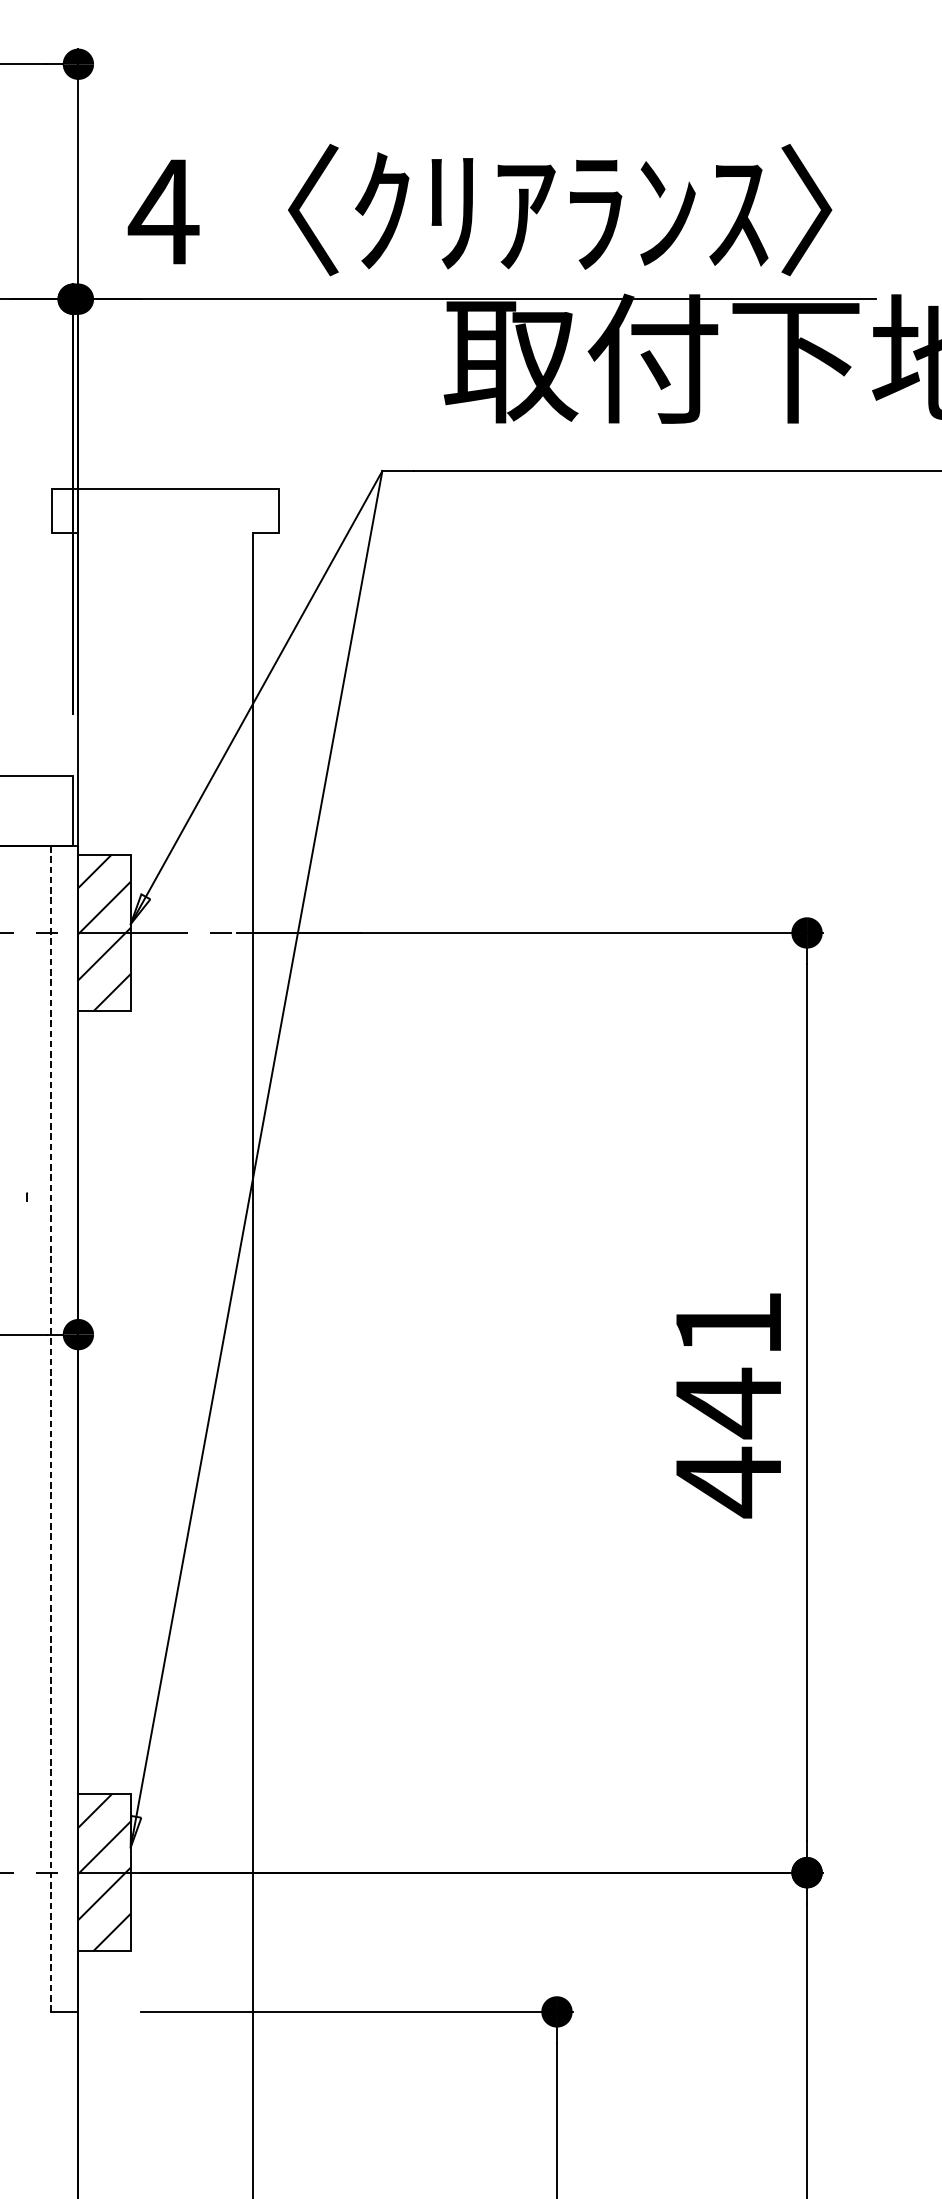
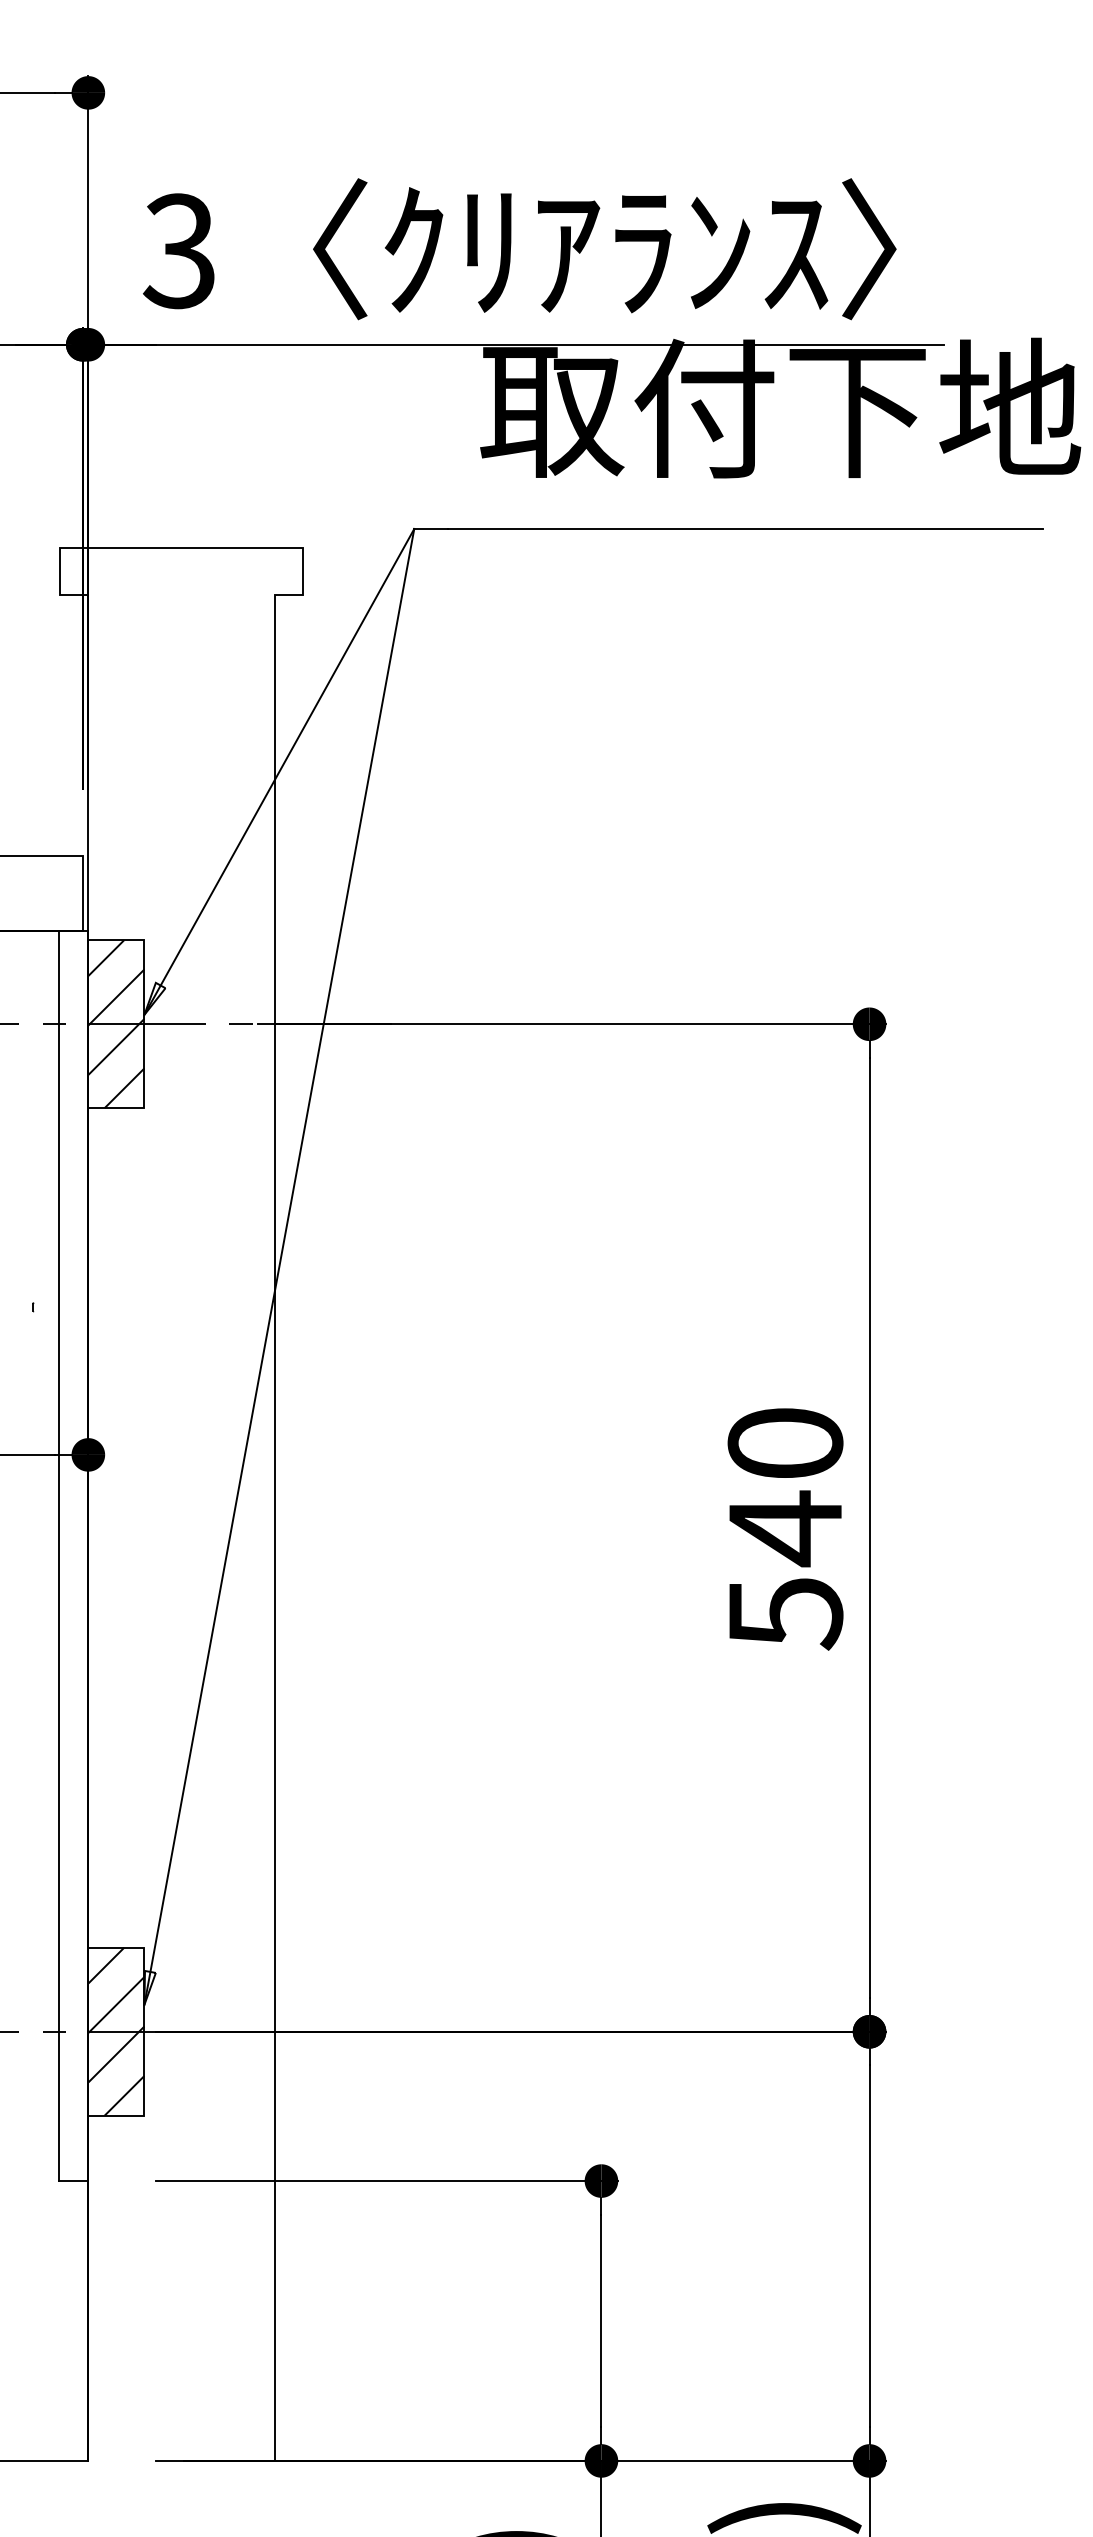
text: (163, 212) -> (179, 251), 4 -> 3
text: (728, 1405) -> (785, 1530), 441 -> 540
line: (50, 1428) -> (58, 1555), dashed -> solid

